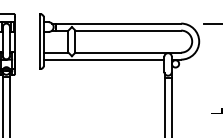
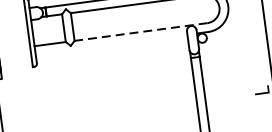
line: (128, 52) -> (141, 31), solid -> dashed
line: (103, 59) -> (110, 44), removed

